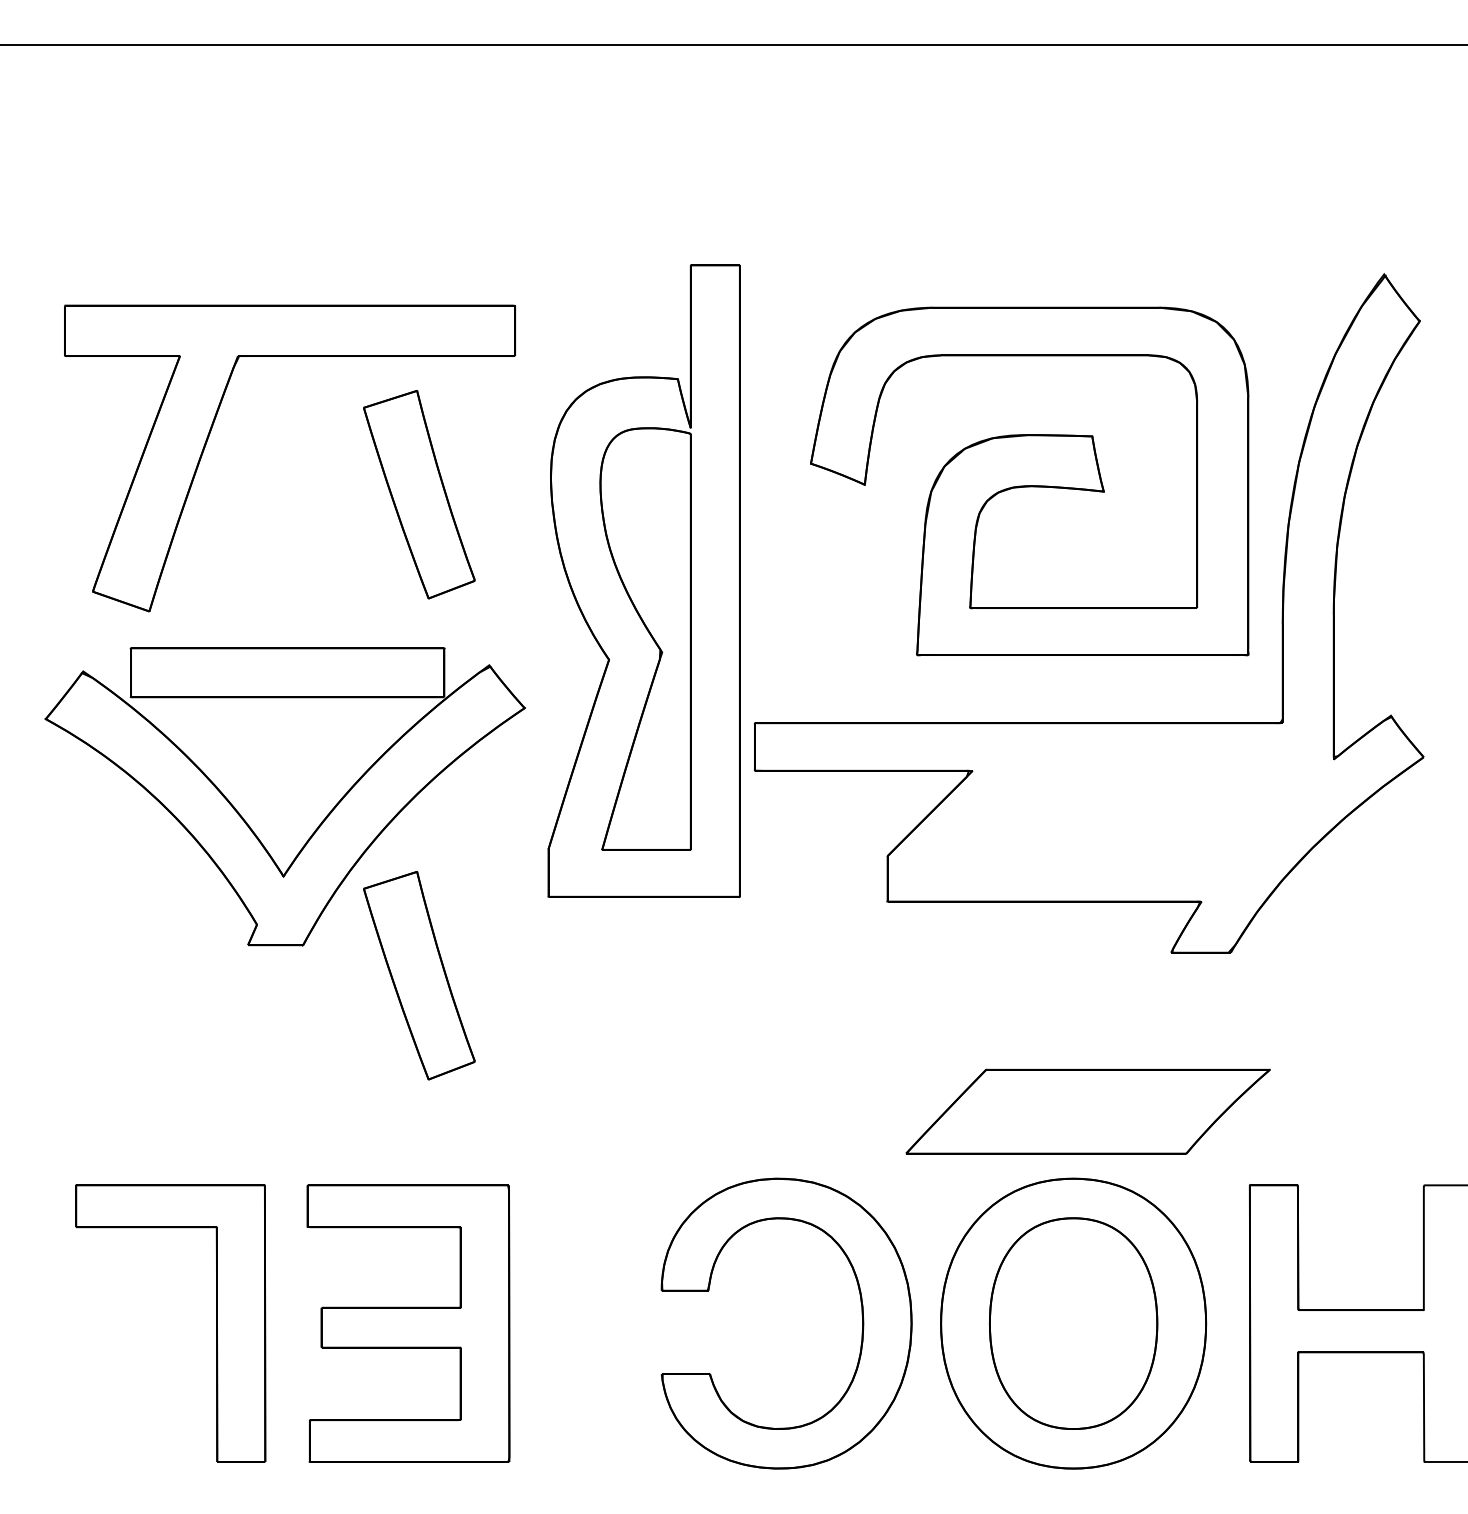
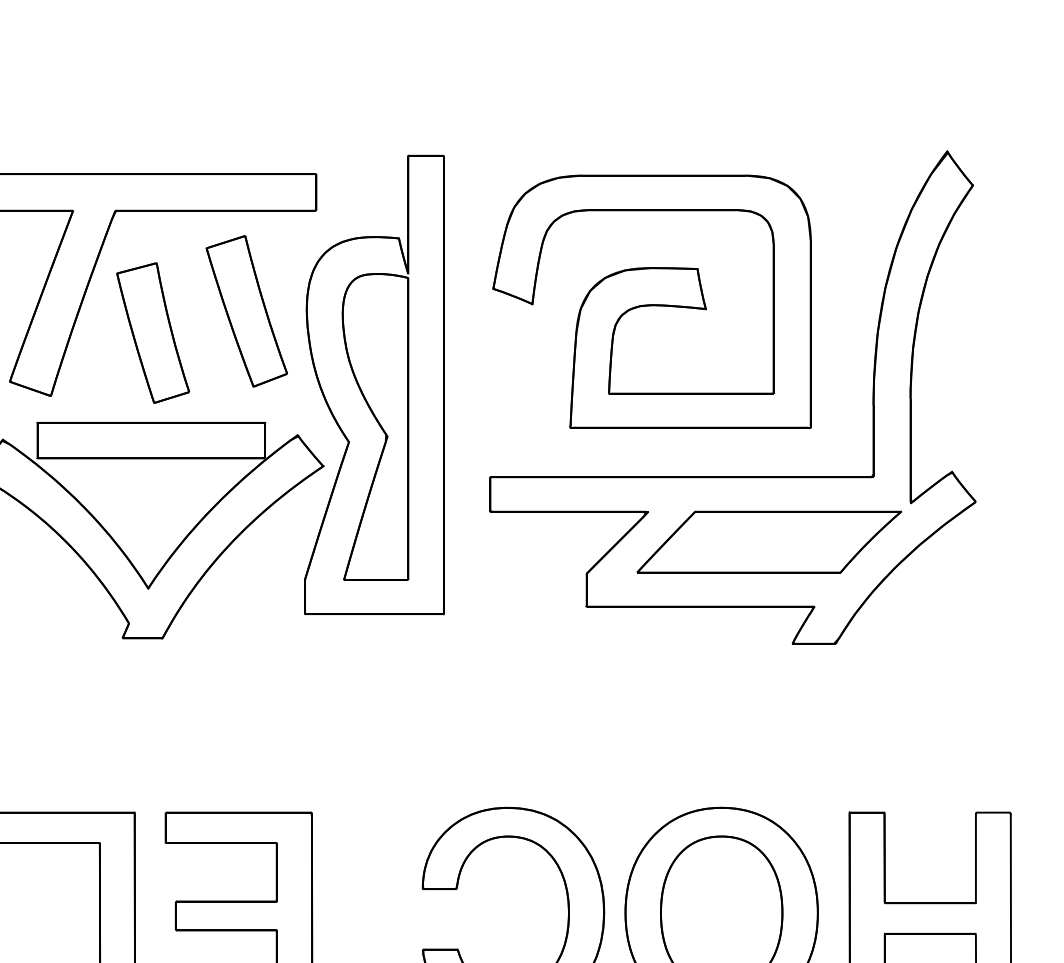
part: (1029, 481) -> (651, 301), moved
part: (289, 524) -> (152, 332), added
part: (643, 580) -> (373, 384), moved
part: (419, 975) -> (246, 660), removed
part: (1087, 1111) -> (768, 542), moved

